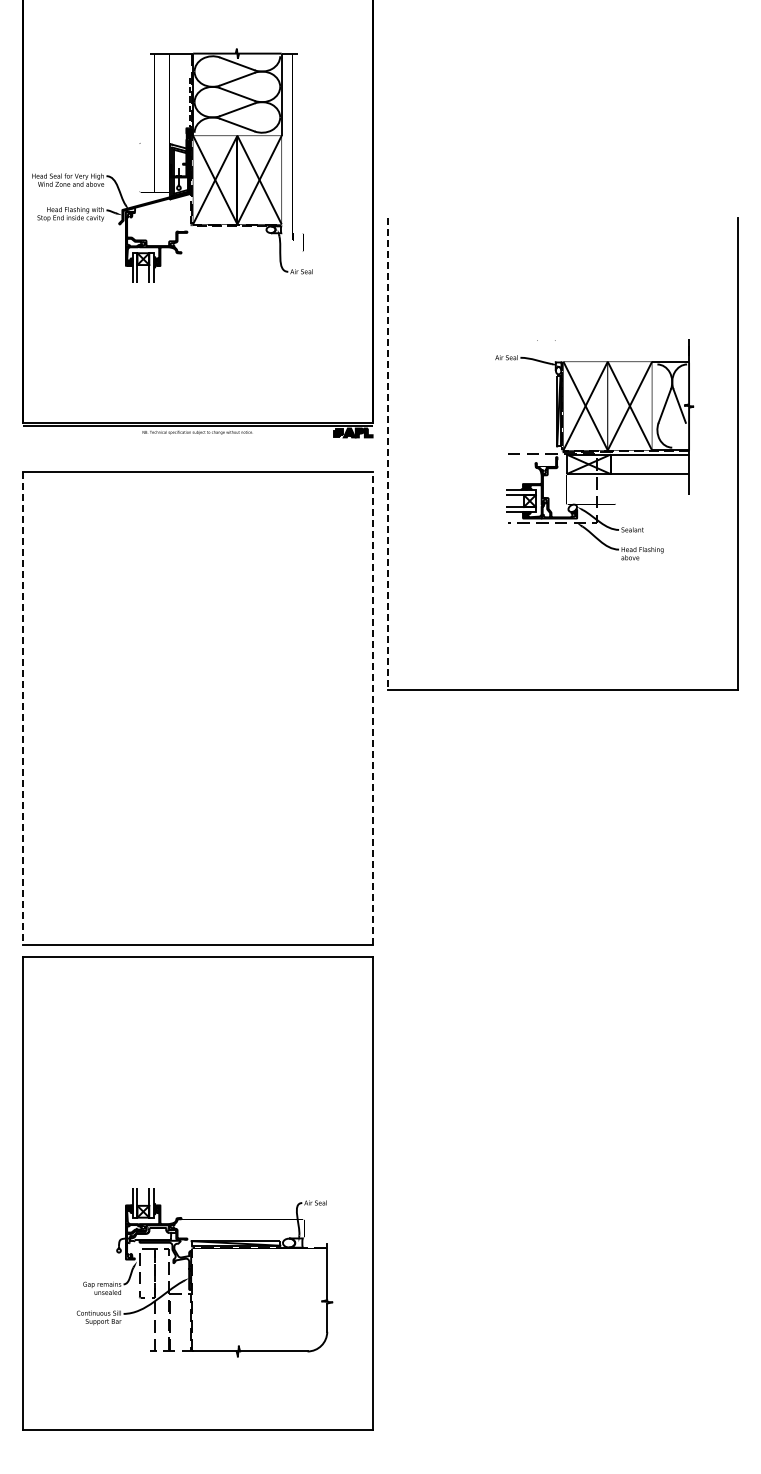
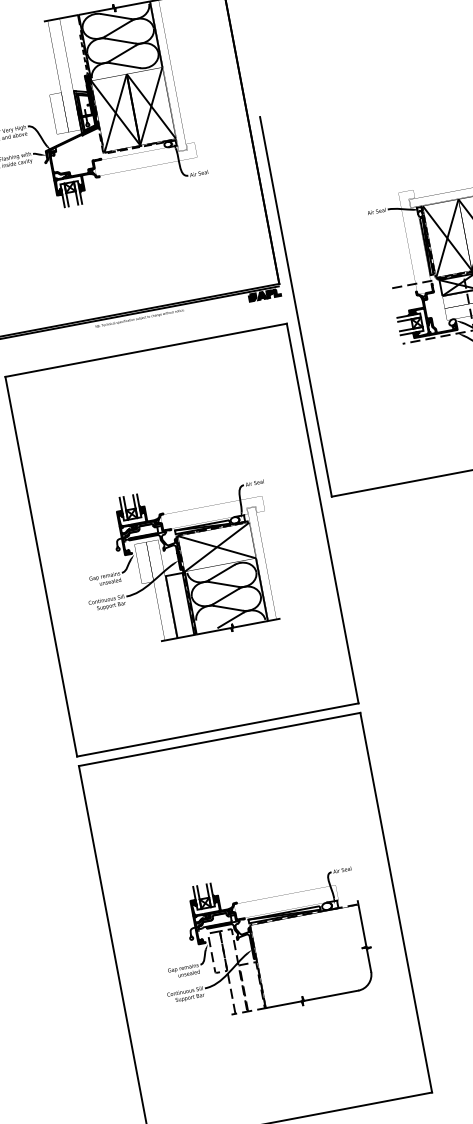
line: (387, 454) -> (295, 307), dashed -> solid
line: (373, 708) -> (322, 513), dashed -> solid
line: (22, 709) -> (41, 567), dashed -> solid
part: (190, 736) -> (180, 563), added
part: (204, 1272) -> (263, 942), moved

